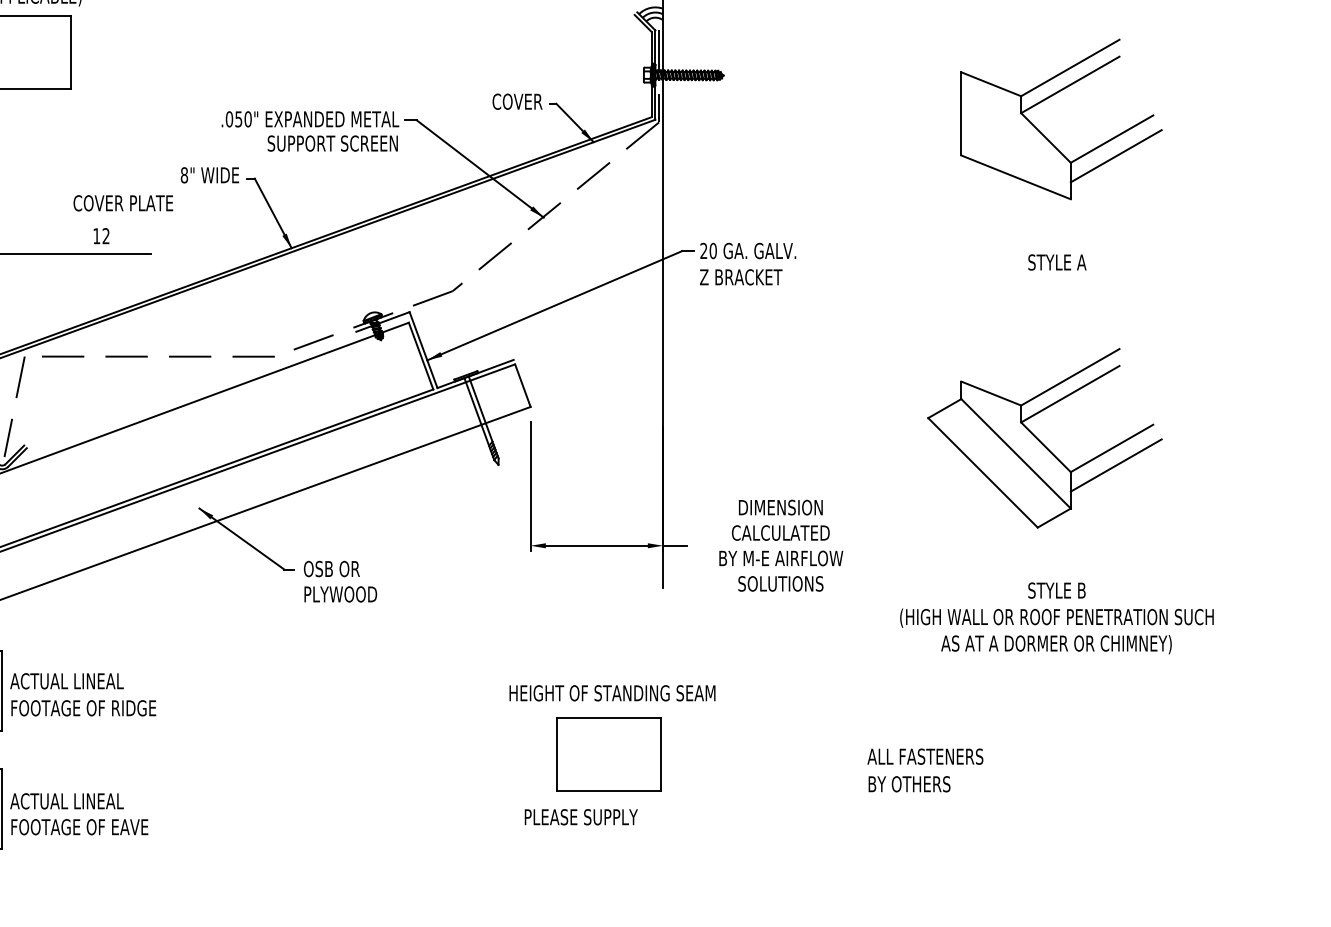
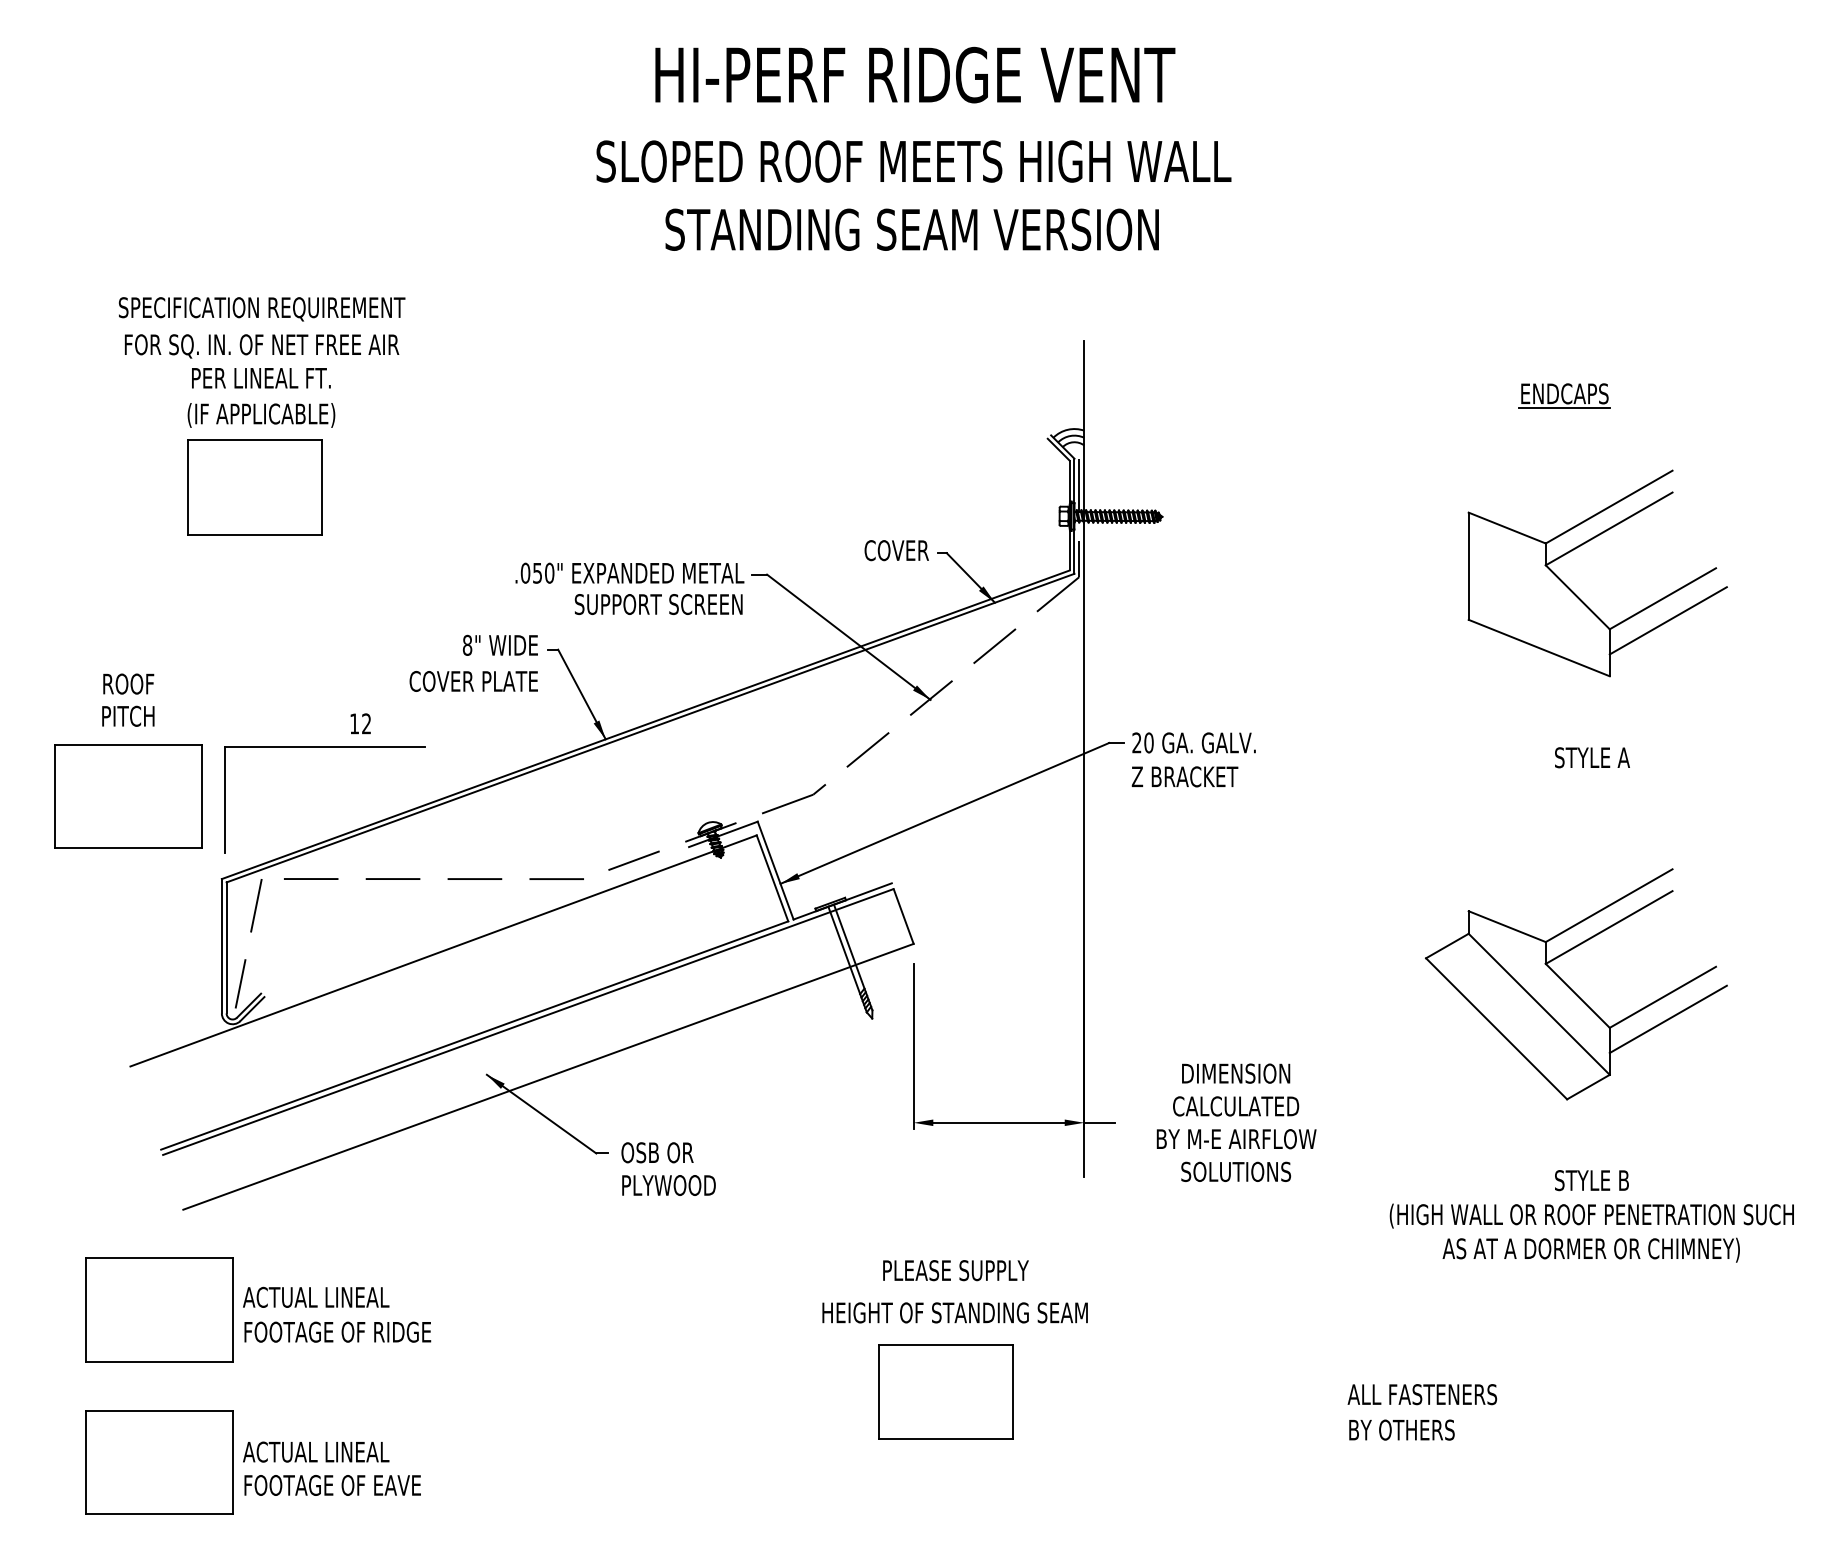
text: (123, 203) -> (473, 681), moved
text: (611, 692) -> (954, 1312), moved
part: (608, 754) -> (945, 1391), moved
text: (580, 817) -> (955, 1270), moved

